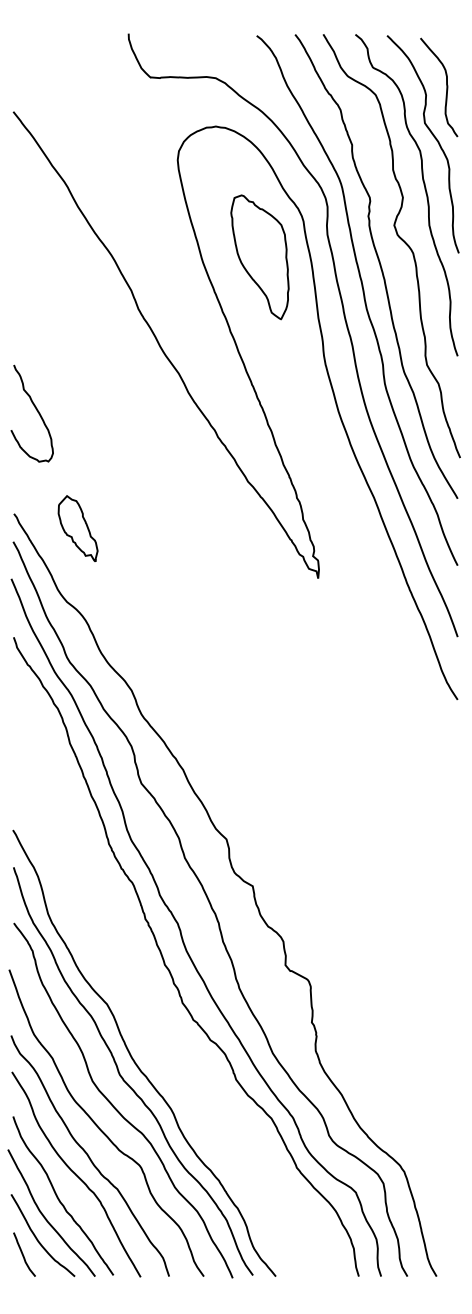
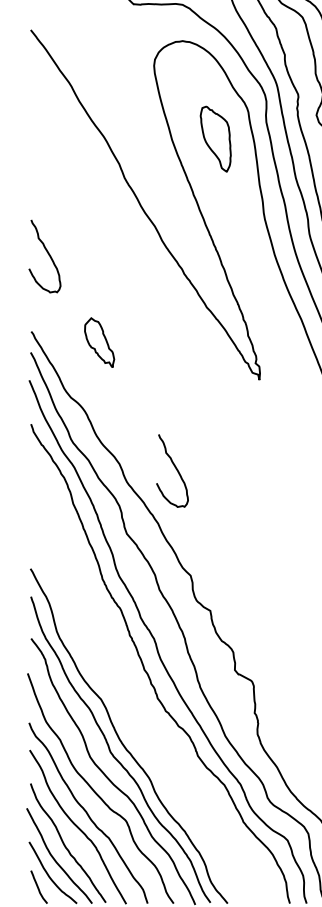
part: (259, 257) -> (215, 139), size x0.7
part: (77, 528) -> (99, 342), moved
curve: (205, 695) -> (174, 467), added

